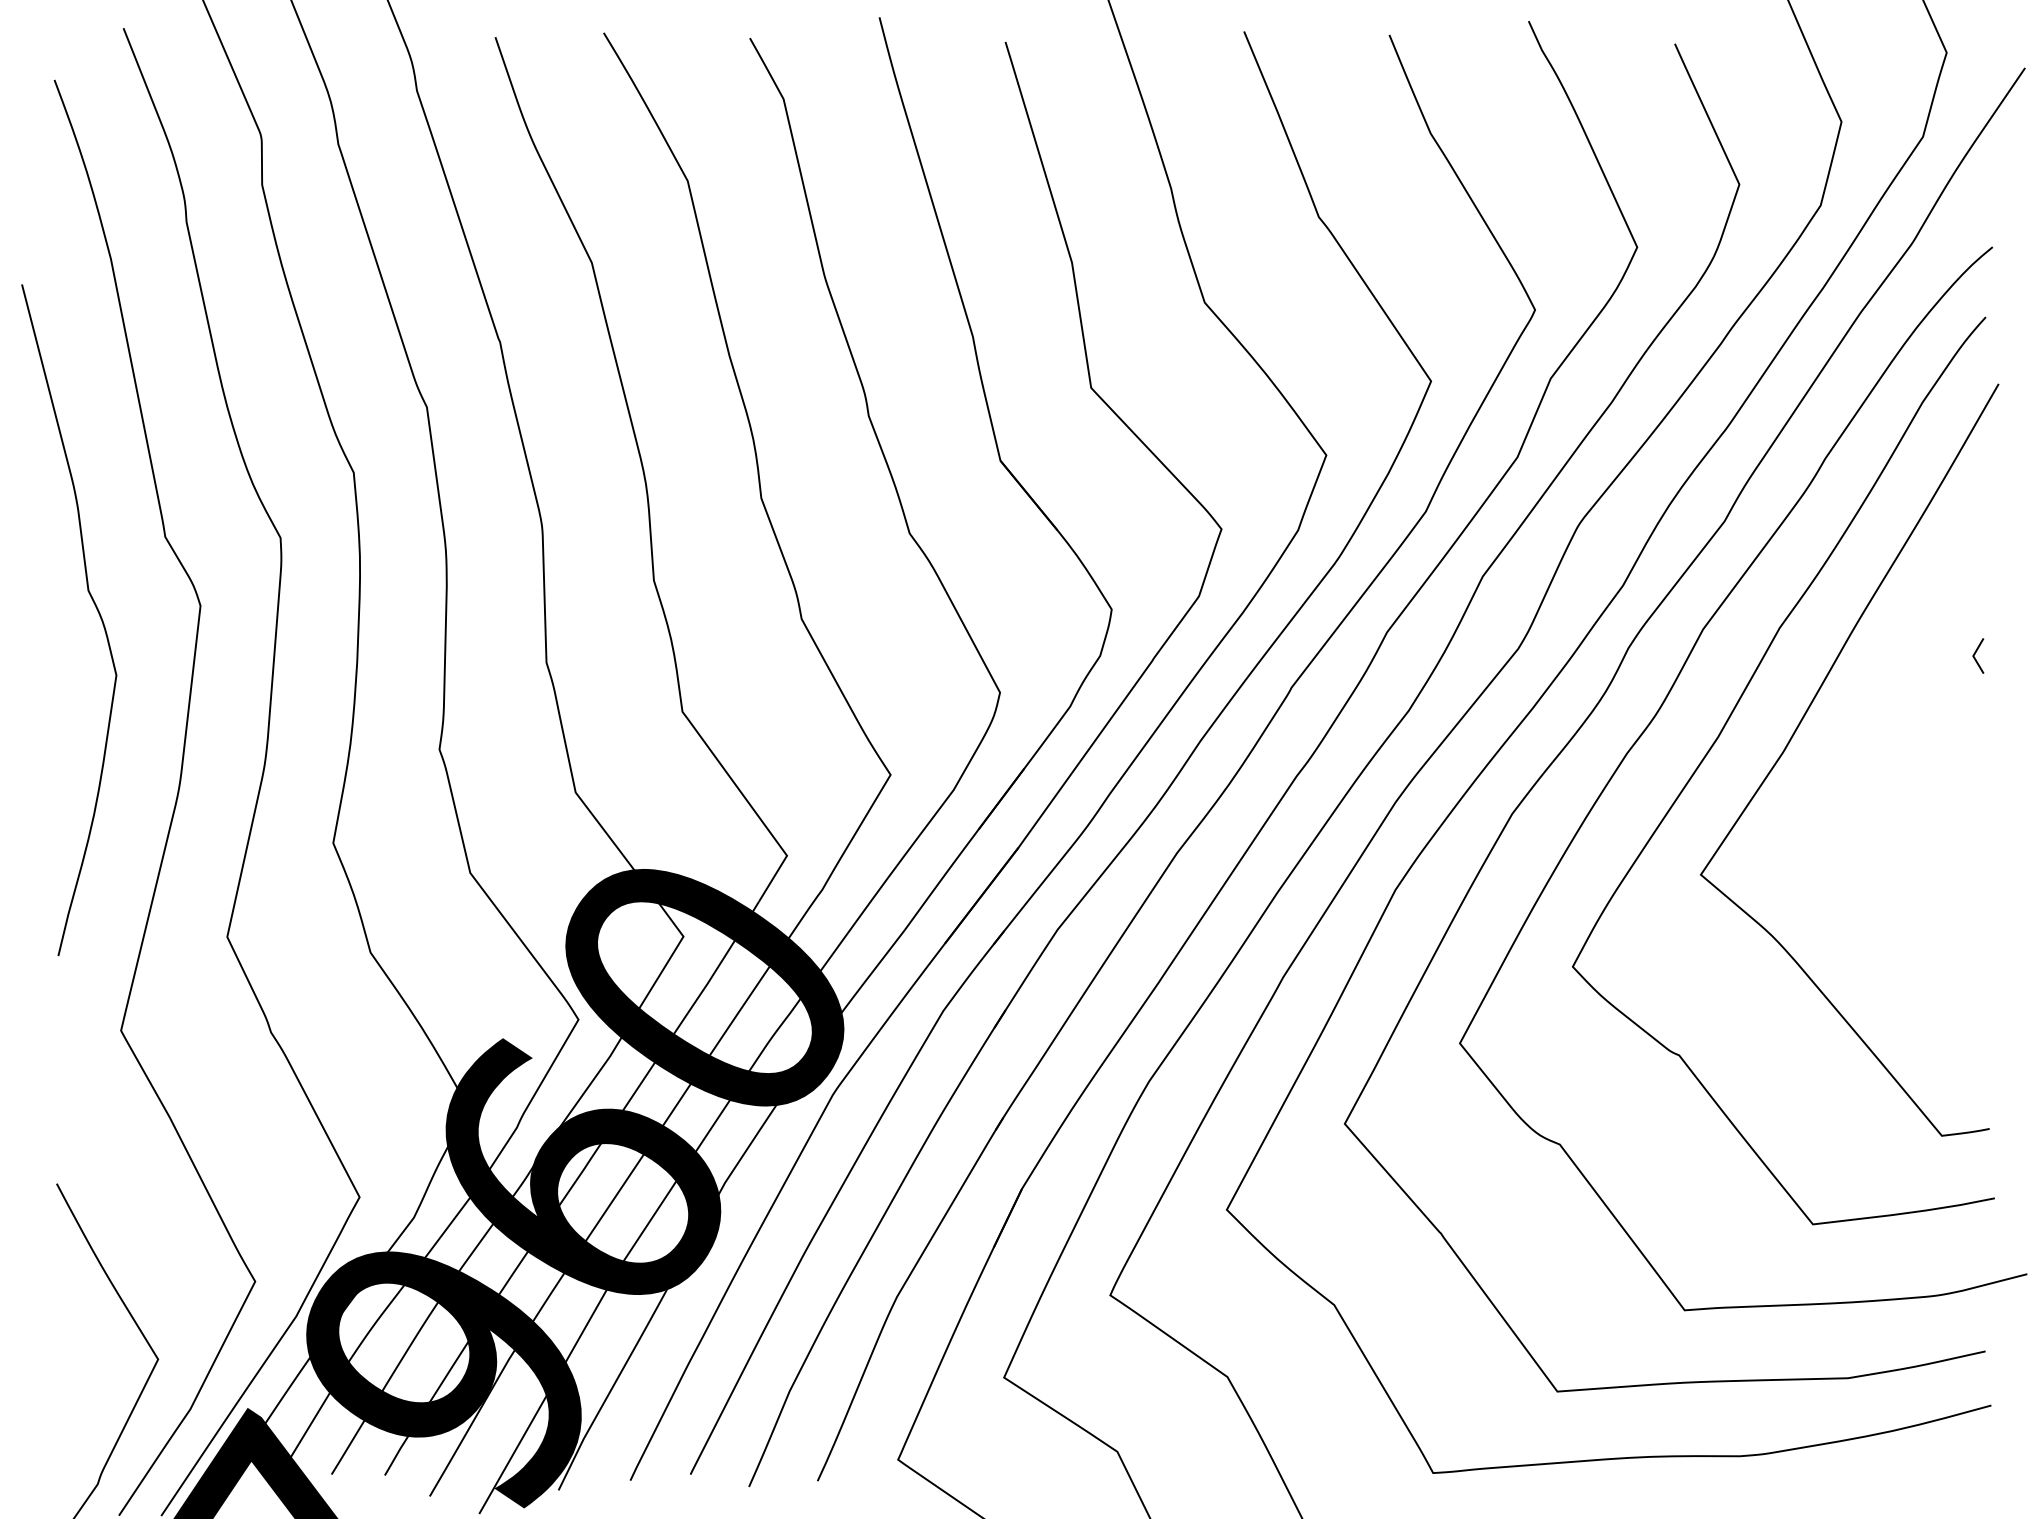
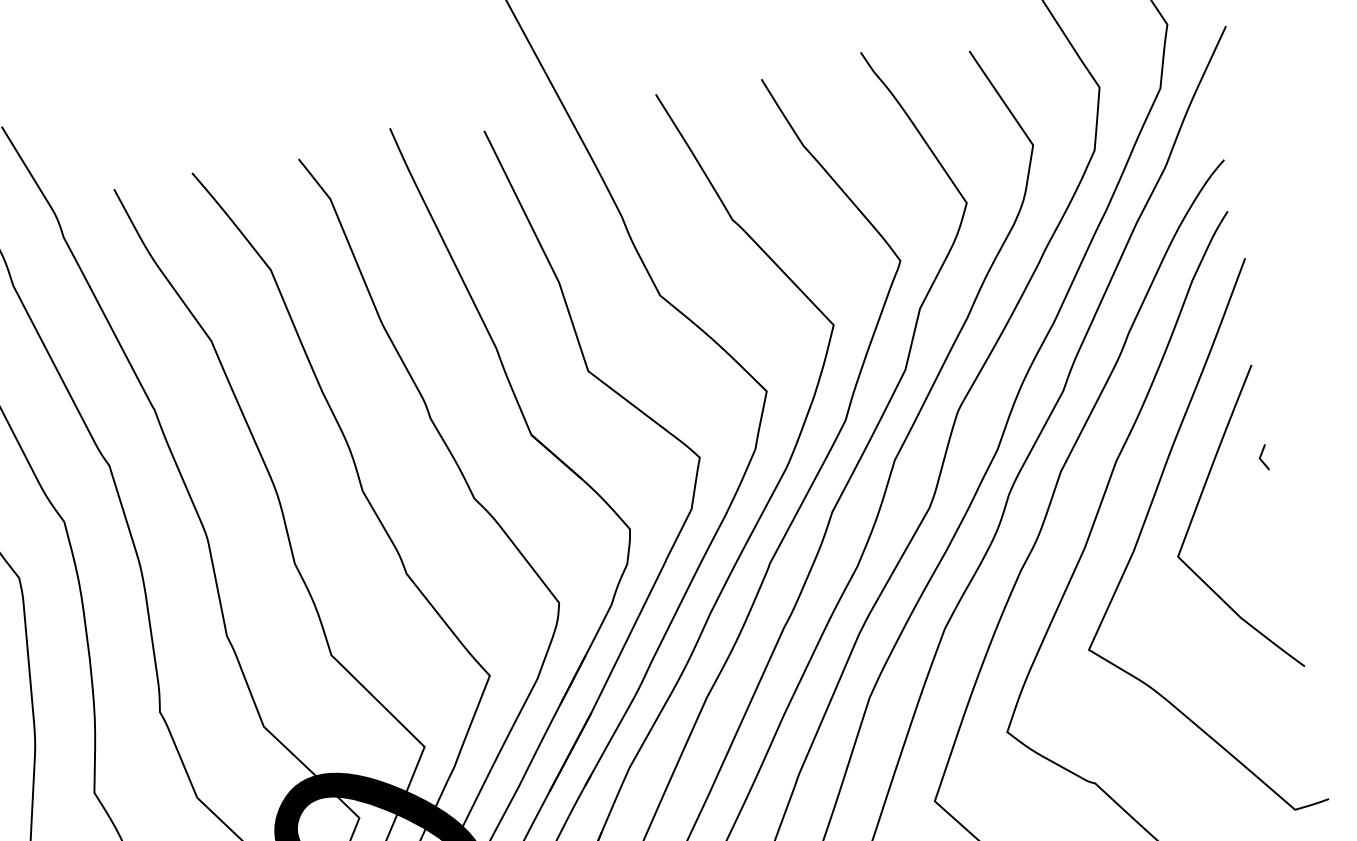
curve: (1876, 711) -> (1196, 510), added

